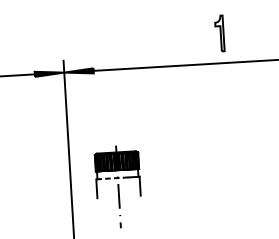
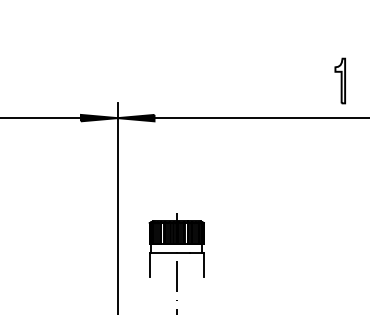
part: (219, 33) -> (339, 80), moved
line: (112, 178) -> (169, 253), dashed -> solid

